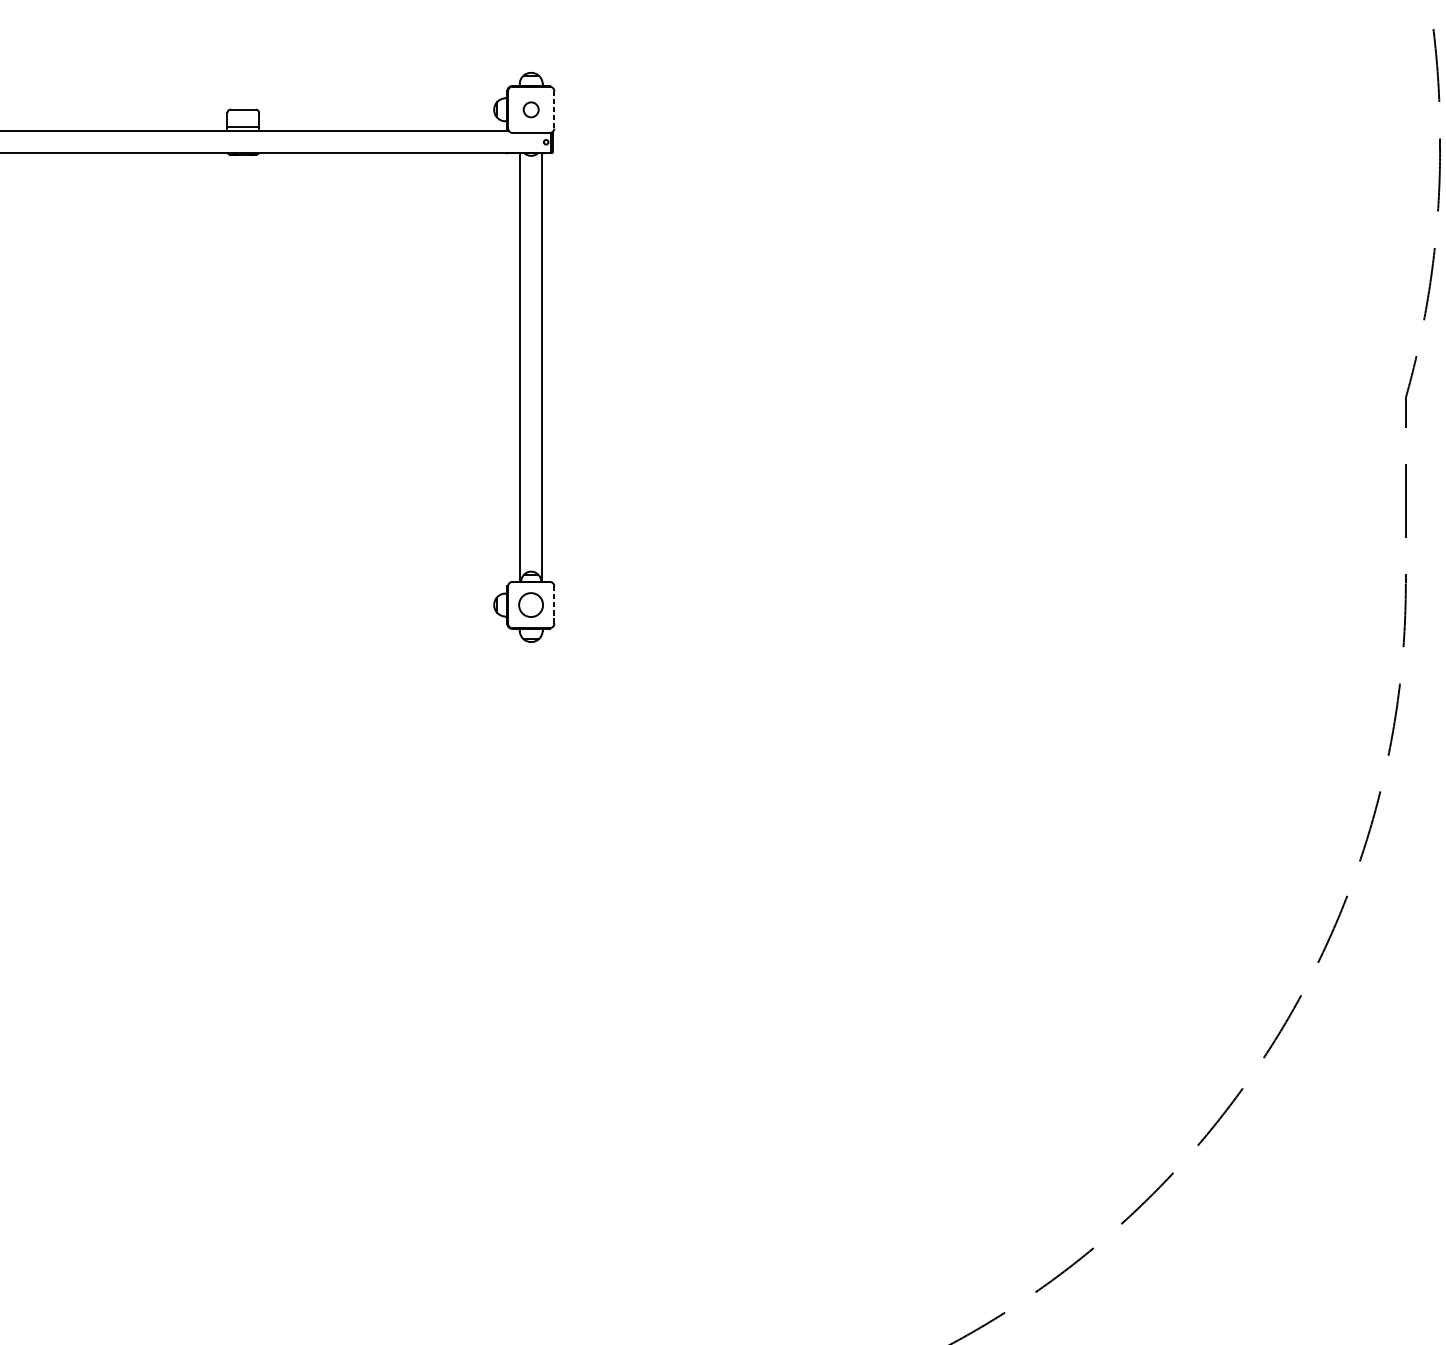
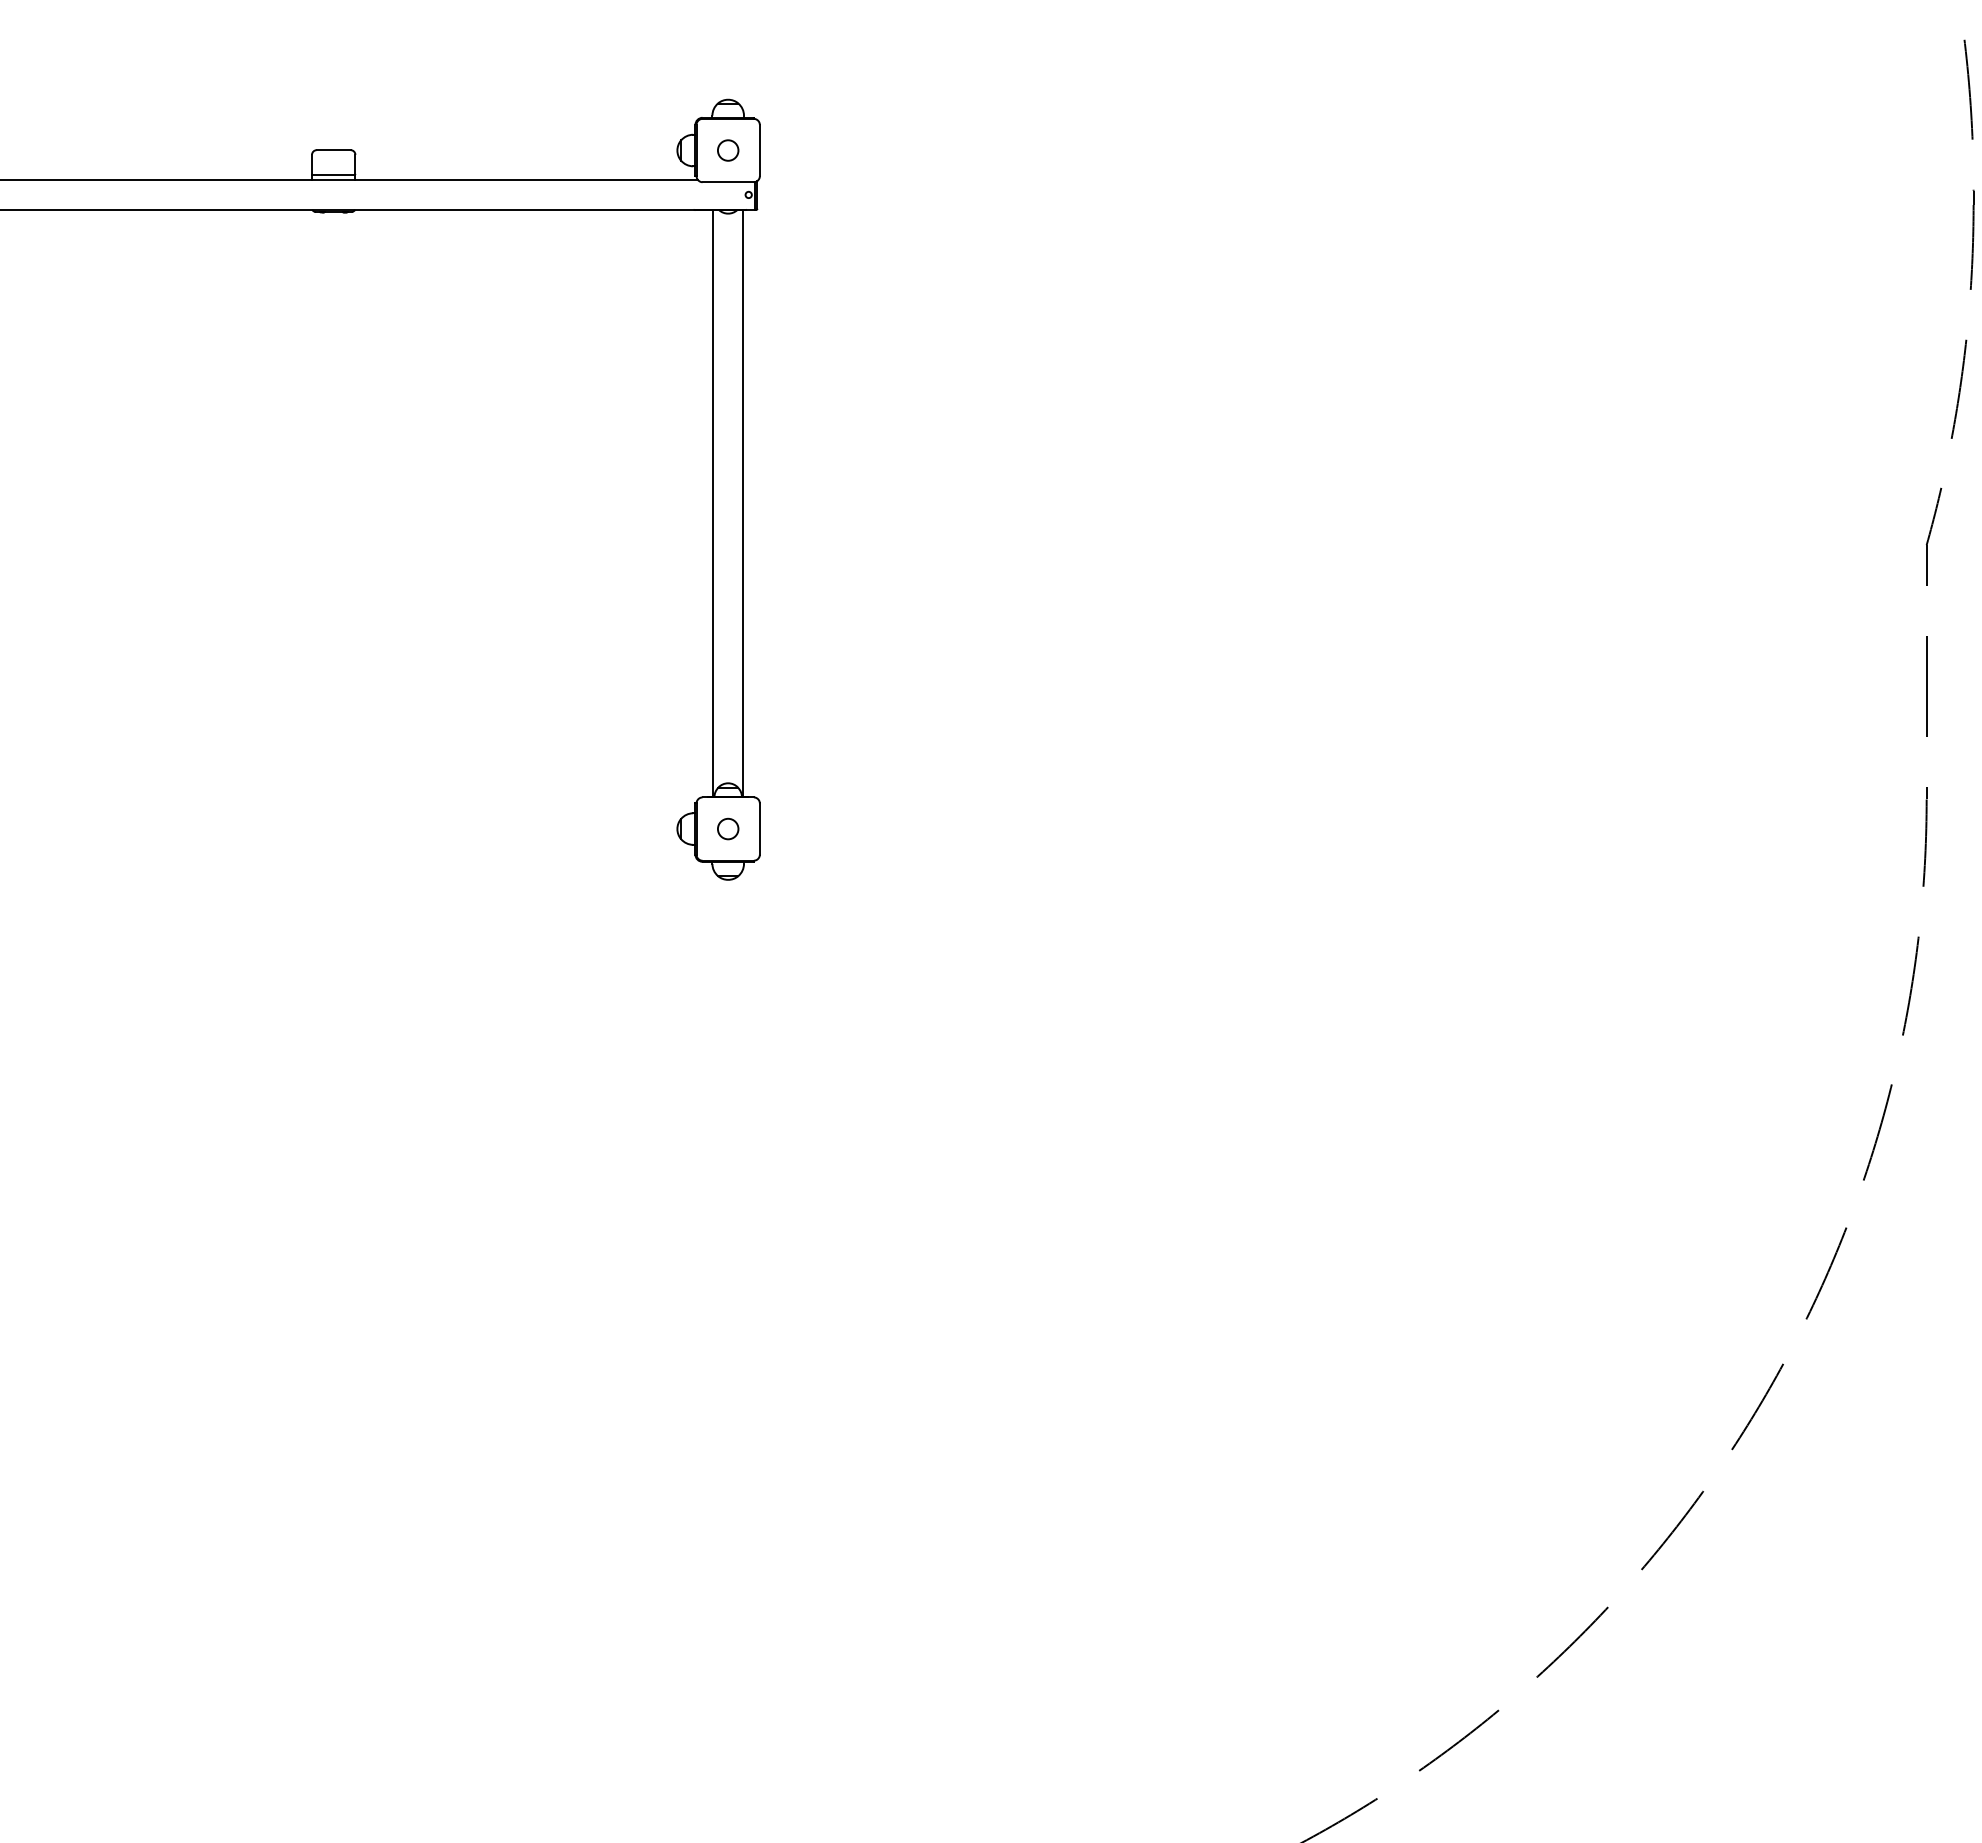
line: (554, 109) -> (759, 150), dashed -> solid
circle: (531, 604) -> (728, 828), size x0.62
line: (554, 605) -> (759, 829), dashed -> solid

